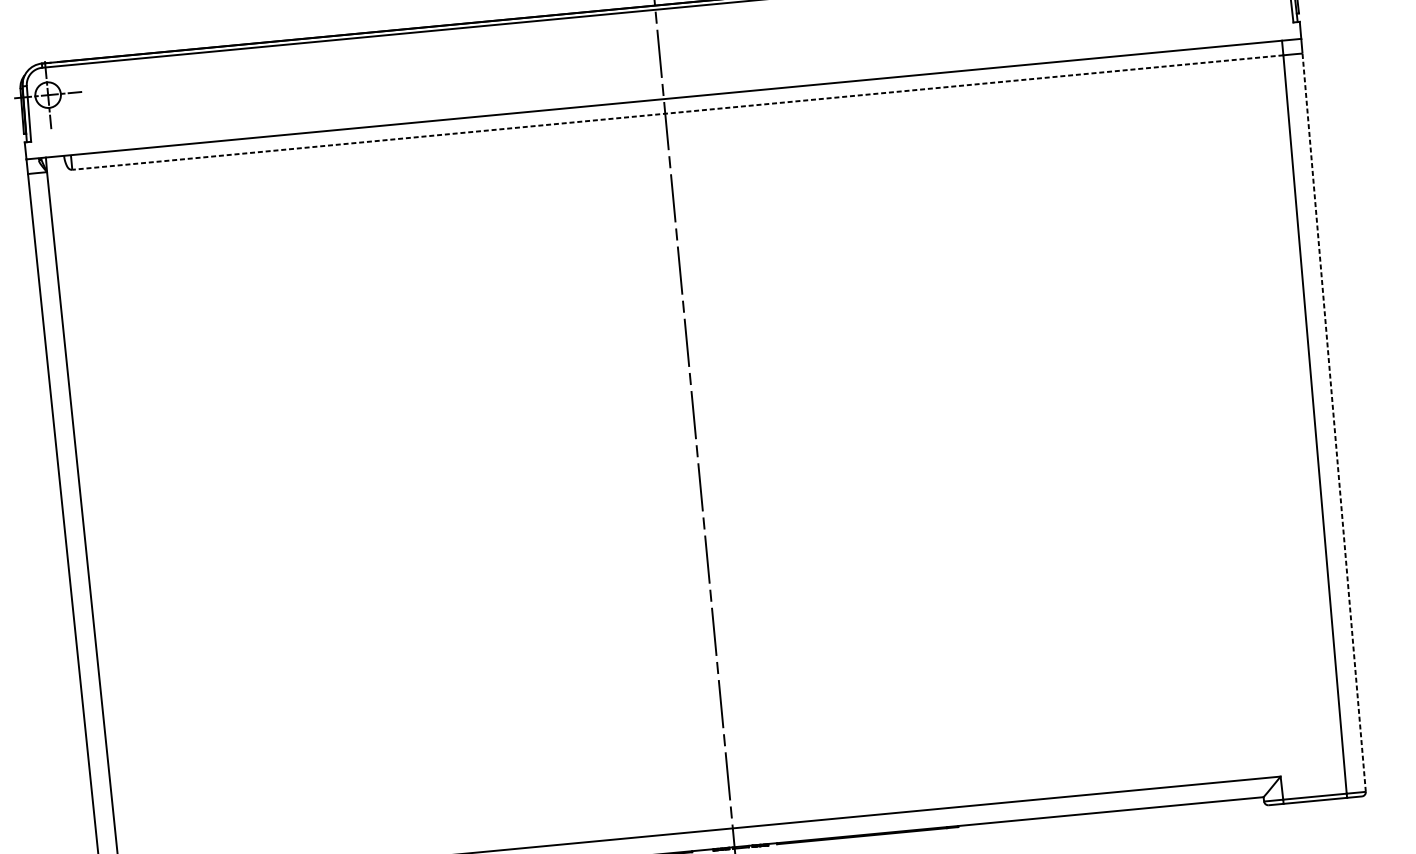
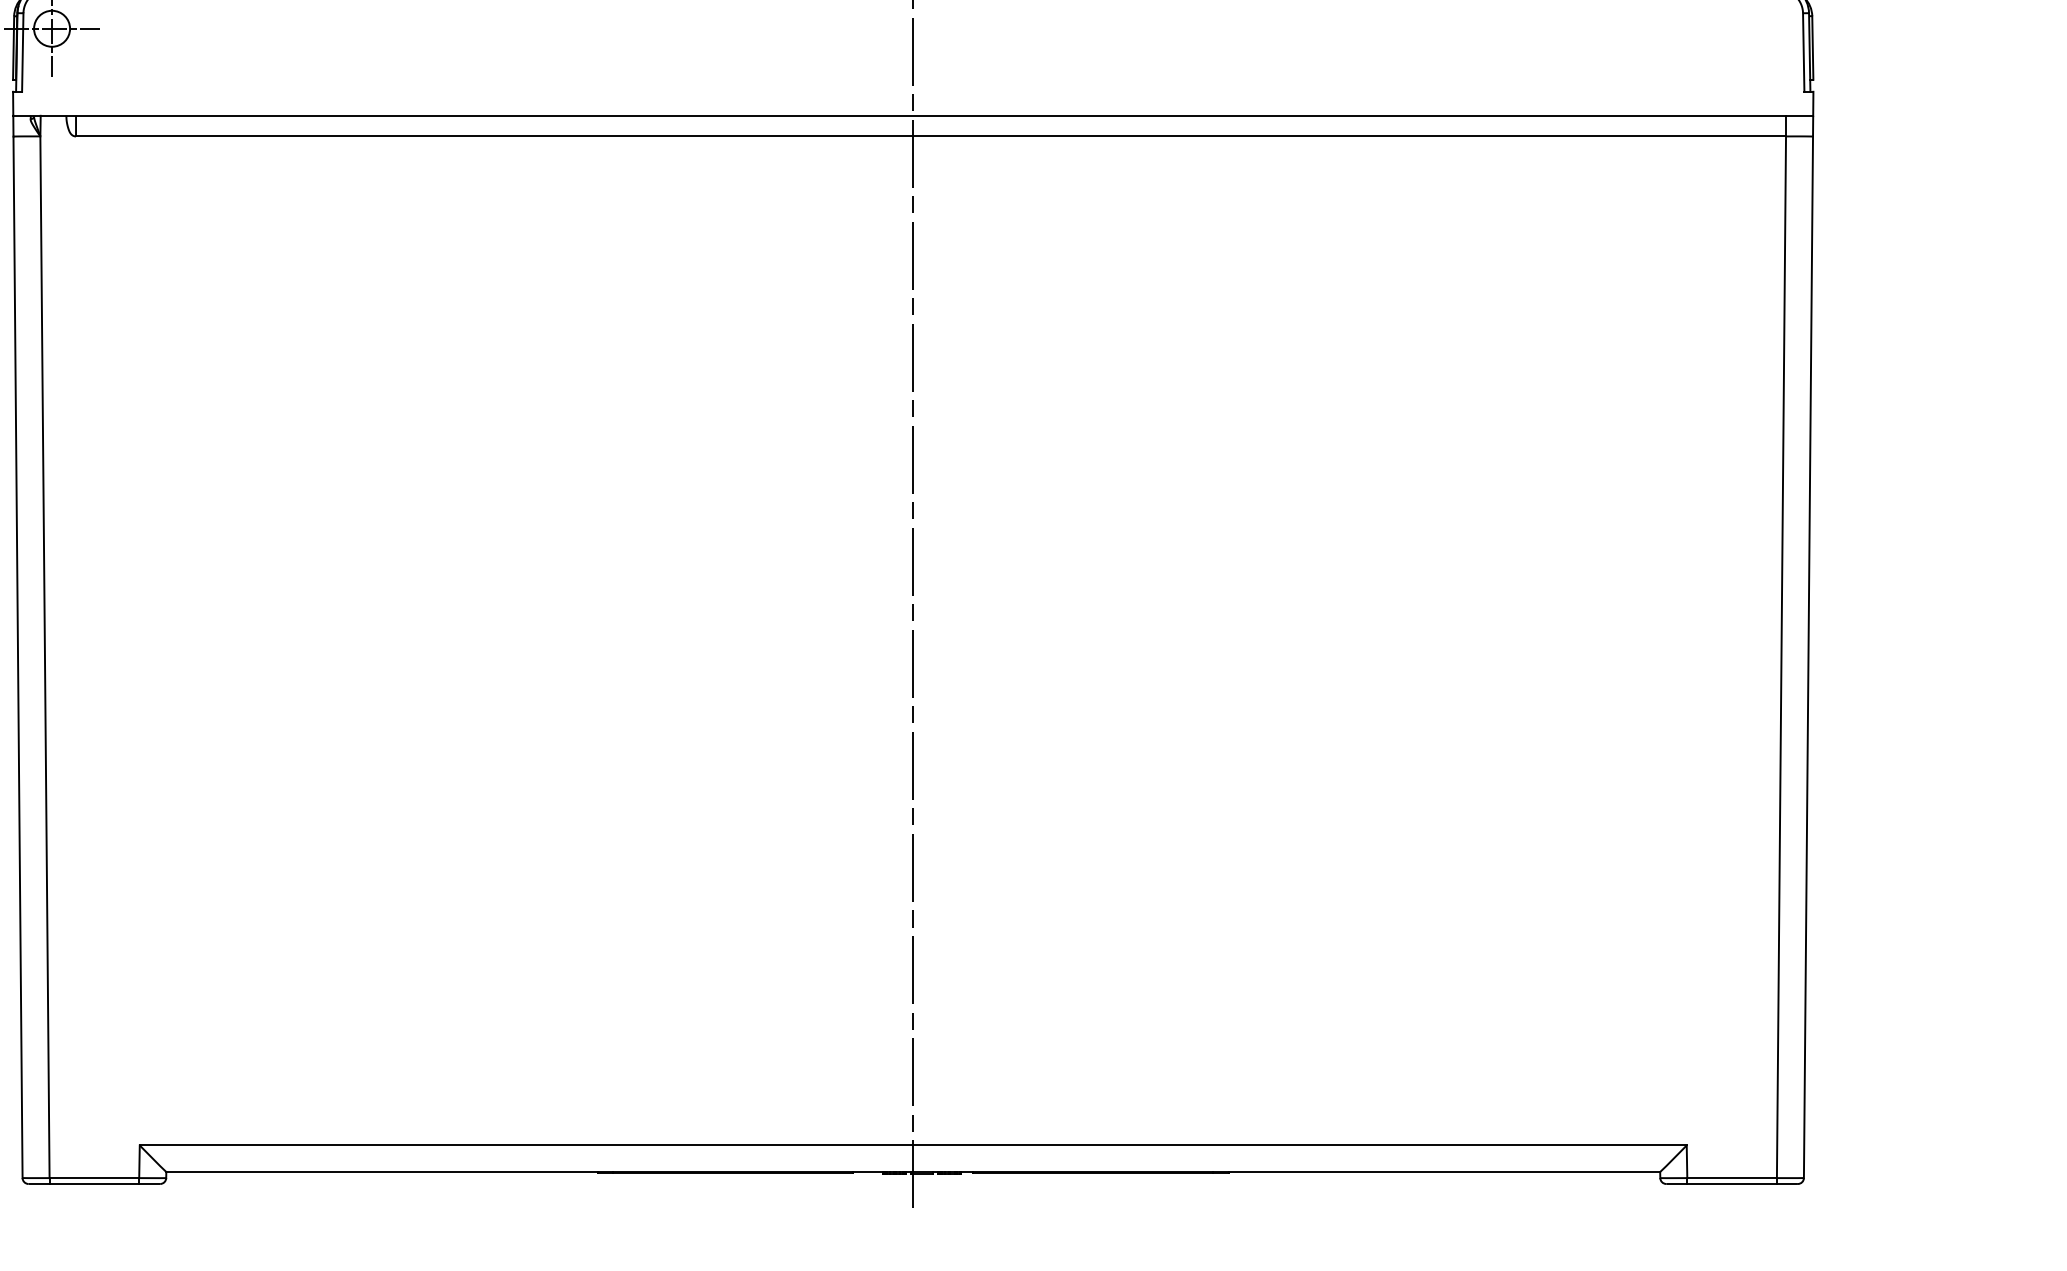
line: (678, 112) -> (931, 136), dashed -> solid
line: (1334, 422) -> (1808, 657), dashed -> solid

